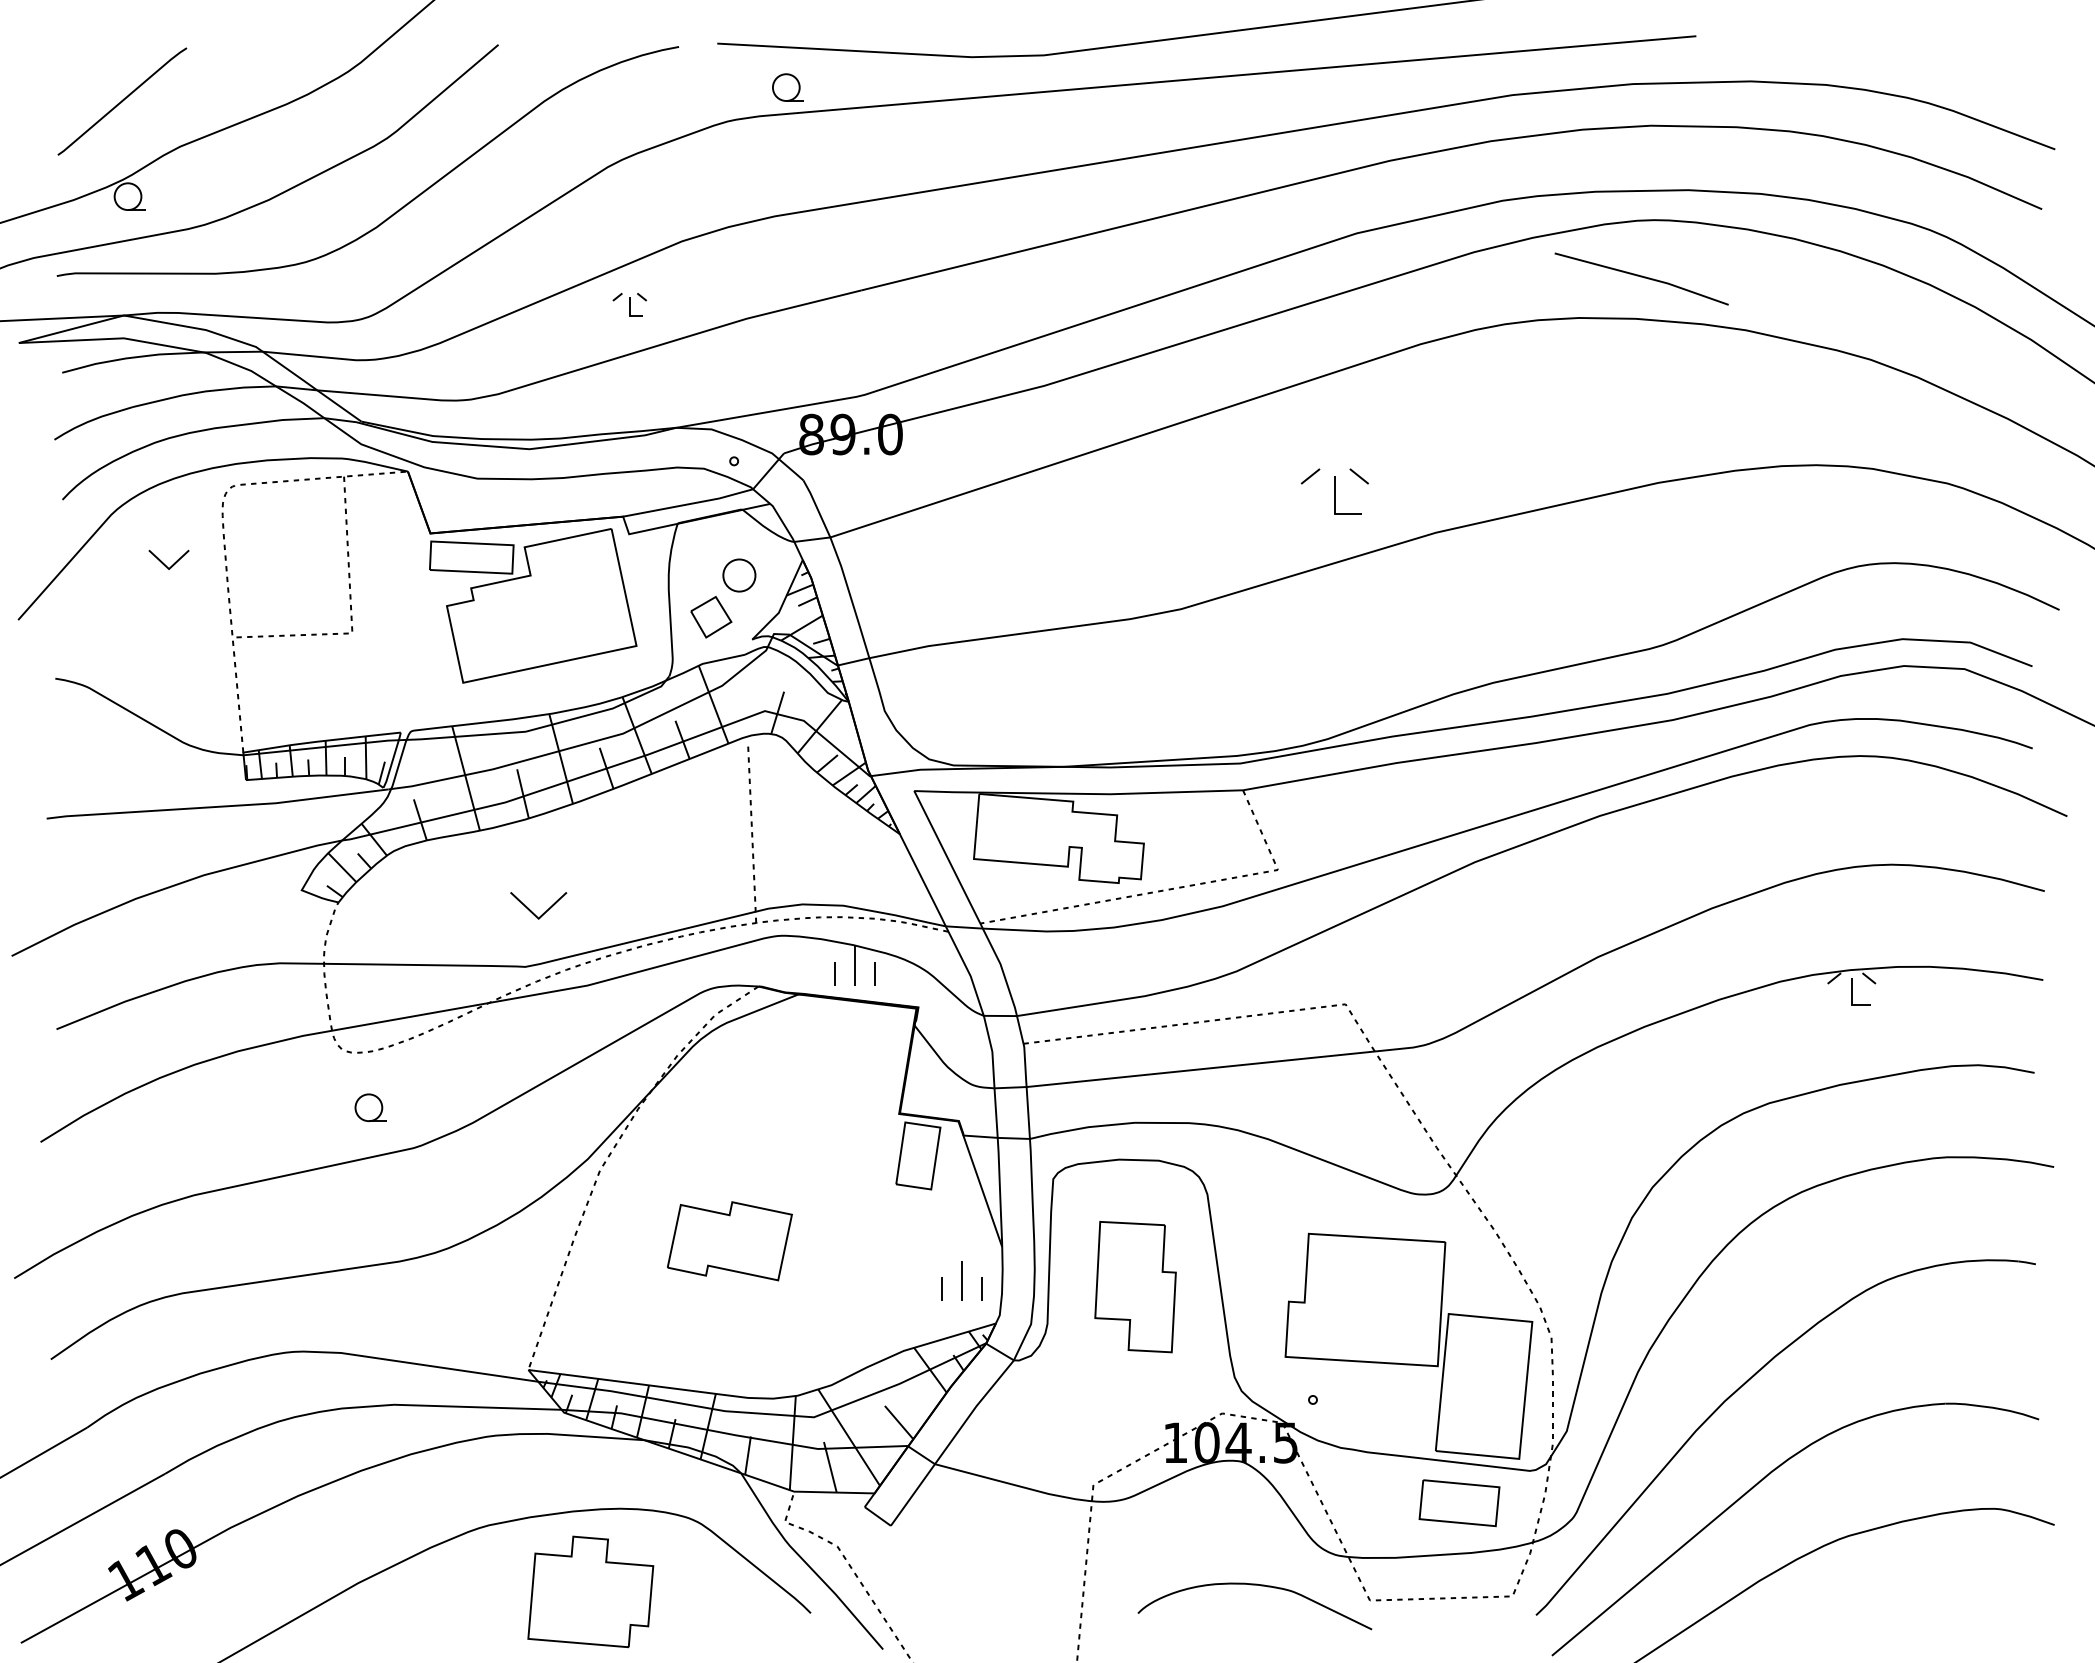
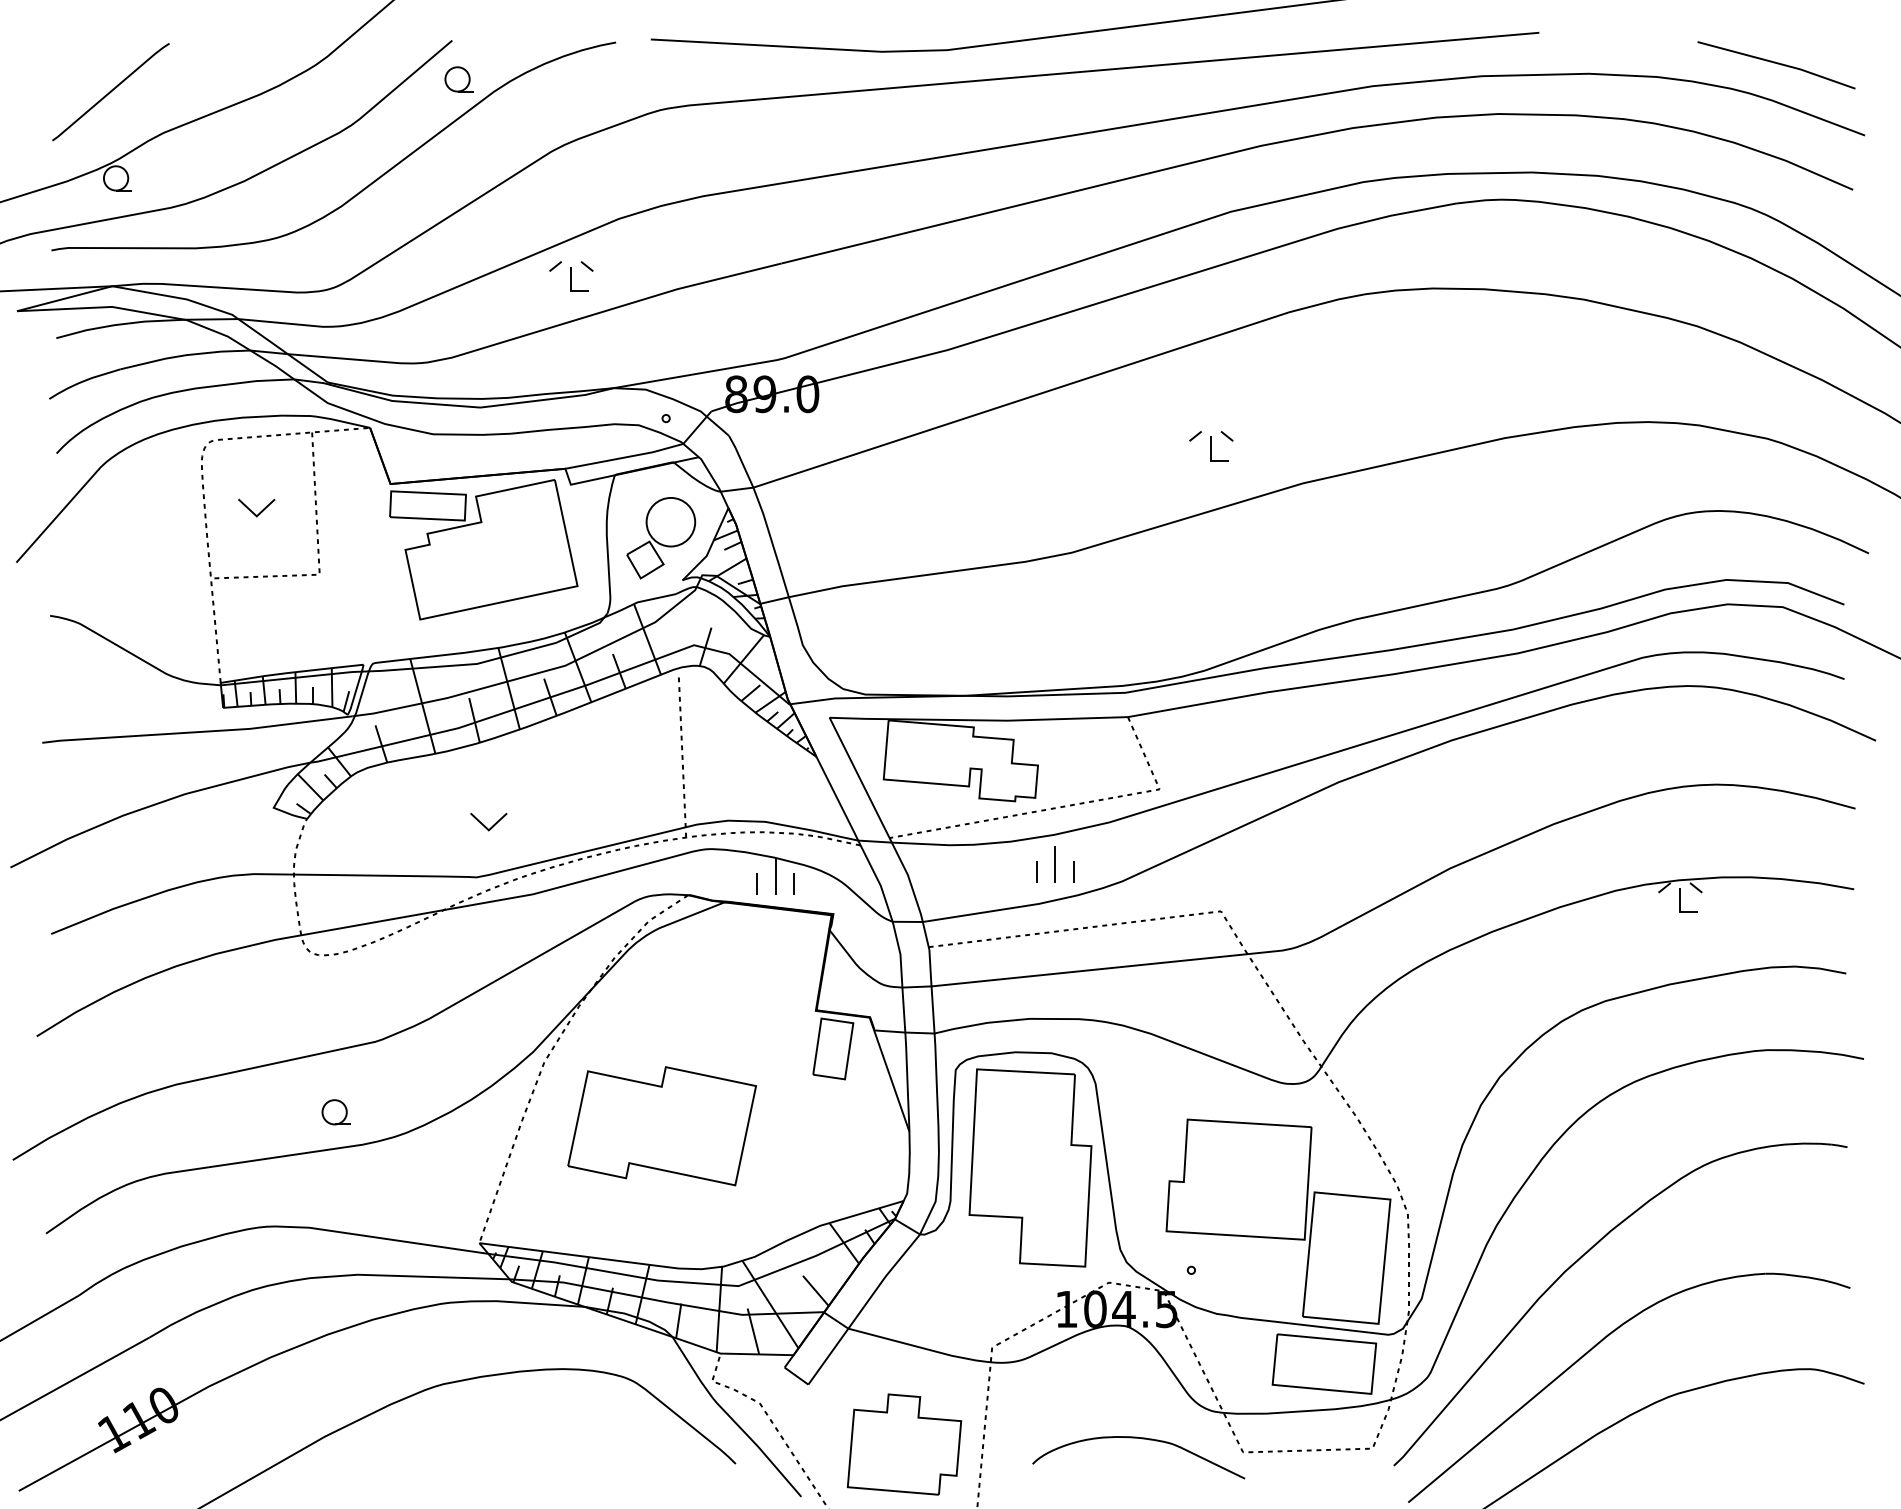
part: (787, 87) -> (458, 79), moved
line: (1641, 277) -> (1776, 63), moved
part: (629, 304) -> (571, 276), size x1.43
part: (1334, 491) -> (1210, 445), size x0.71
part: (168, 559) -> (256, 507), moved
circle: (739, 575) -> (670, 522), size x1.67
part: (538, 905) -> (488, 821), size x0.71
part: (370, 1107) -> (336, 1112), moved
part: (729, 1241) -> (661, 1126), size x1.67
part: (961, 1280) -> (1054, 864), moved
part: (1135, 1286) -> (1030, 1167), size x1.67
part: (1459, 1502) -> (1324, 1363), size x1.43
part: (590, 1591) -> (904, 1444), moved

